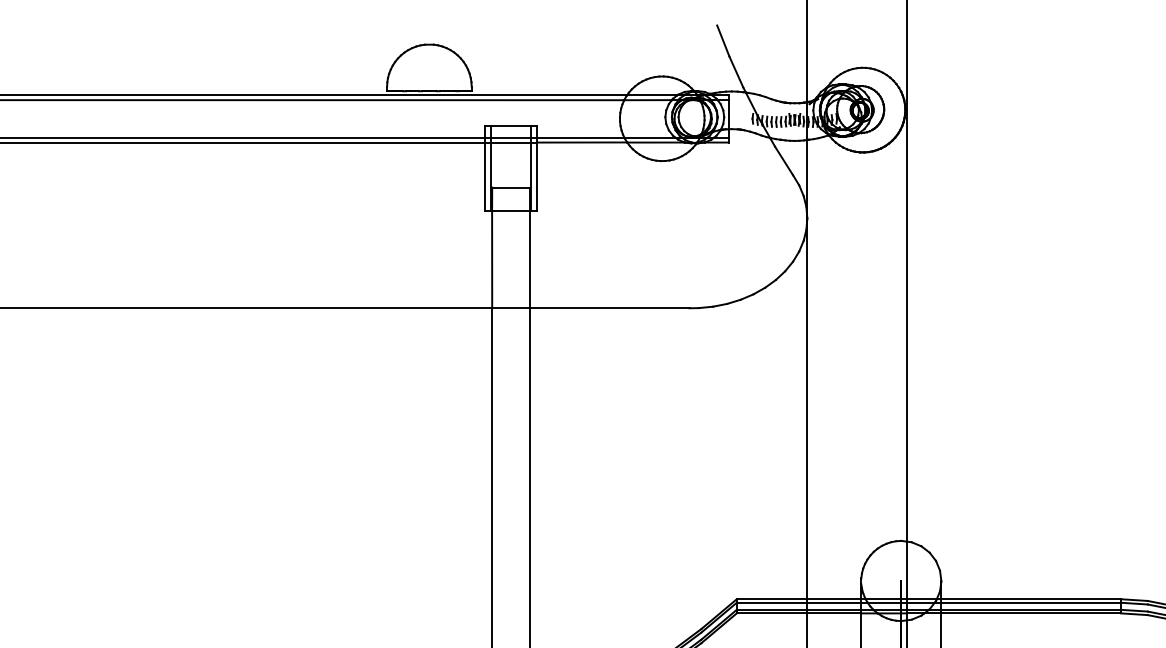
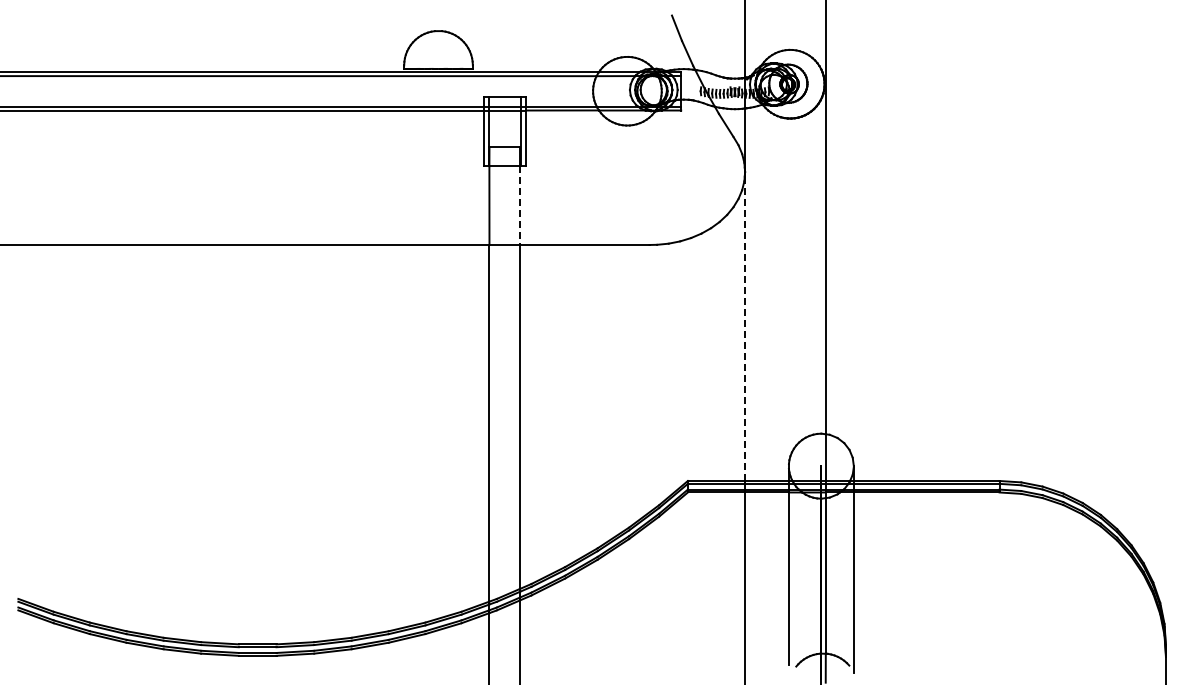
line: (530, 260) -> (520, 206), solid -> dashed
line: (806, 412) -> (744, 329), solid -> dashed

